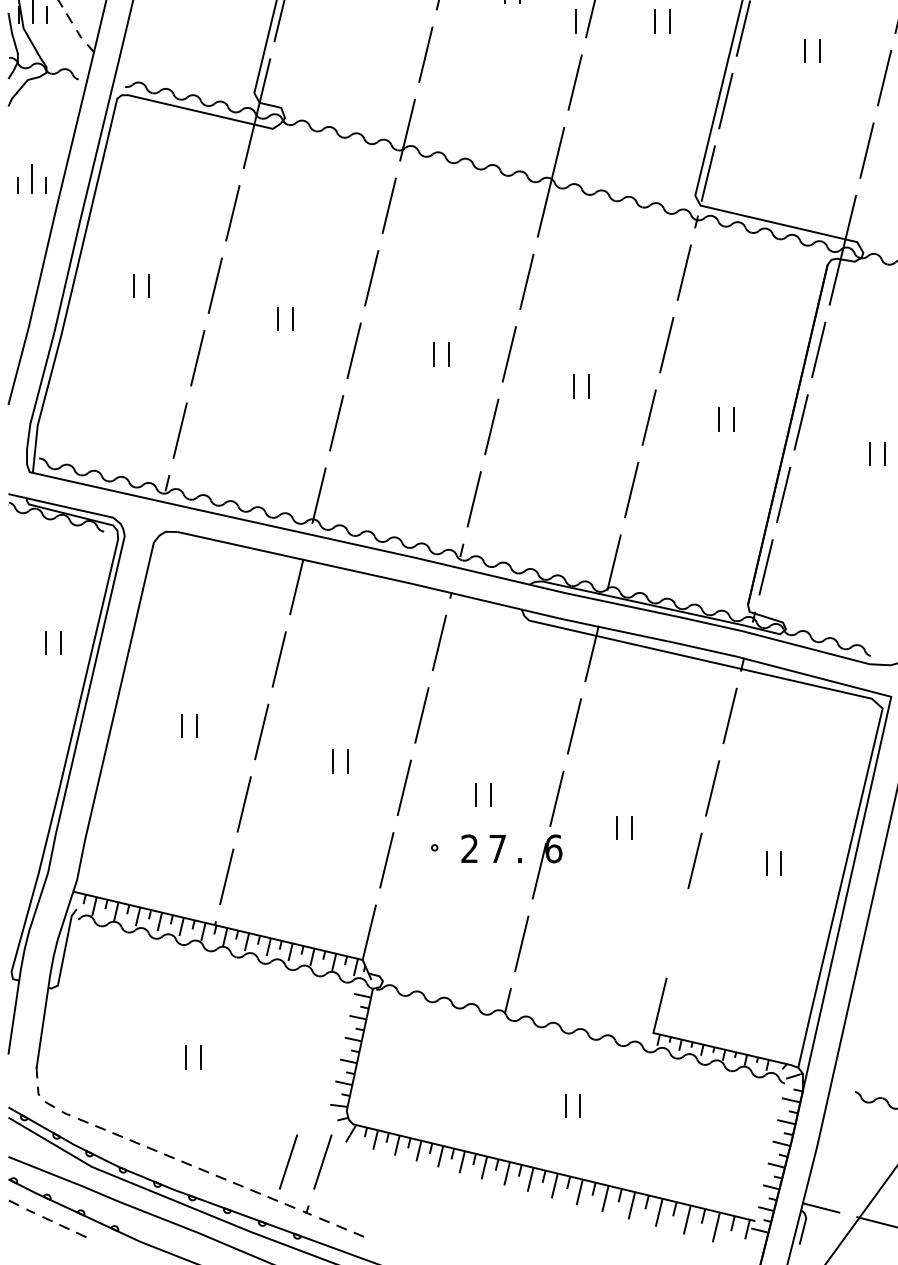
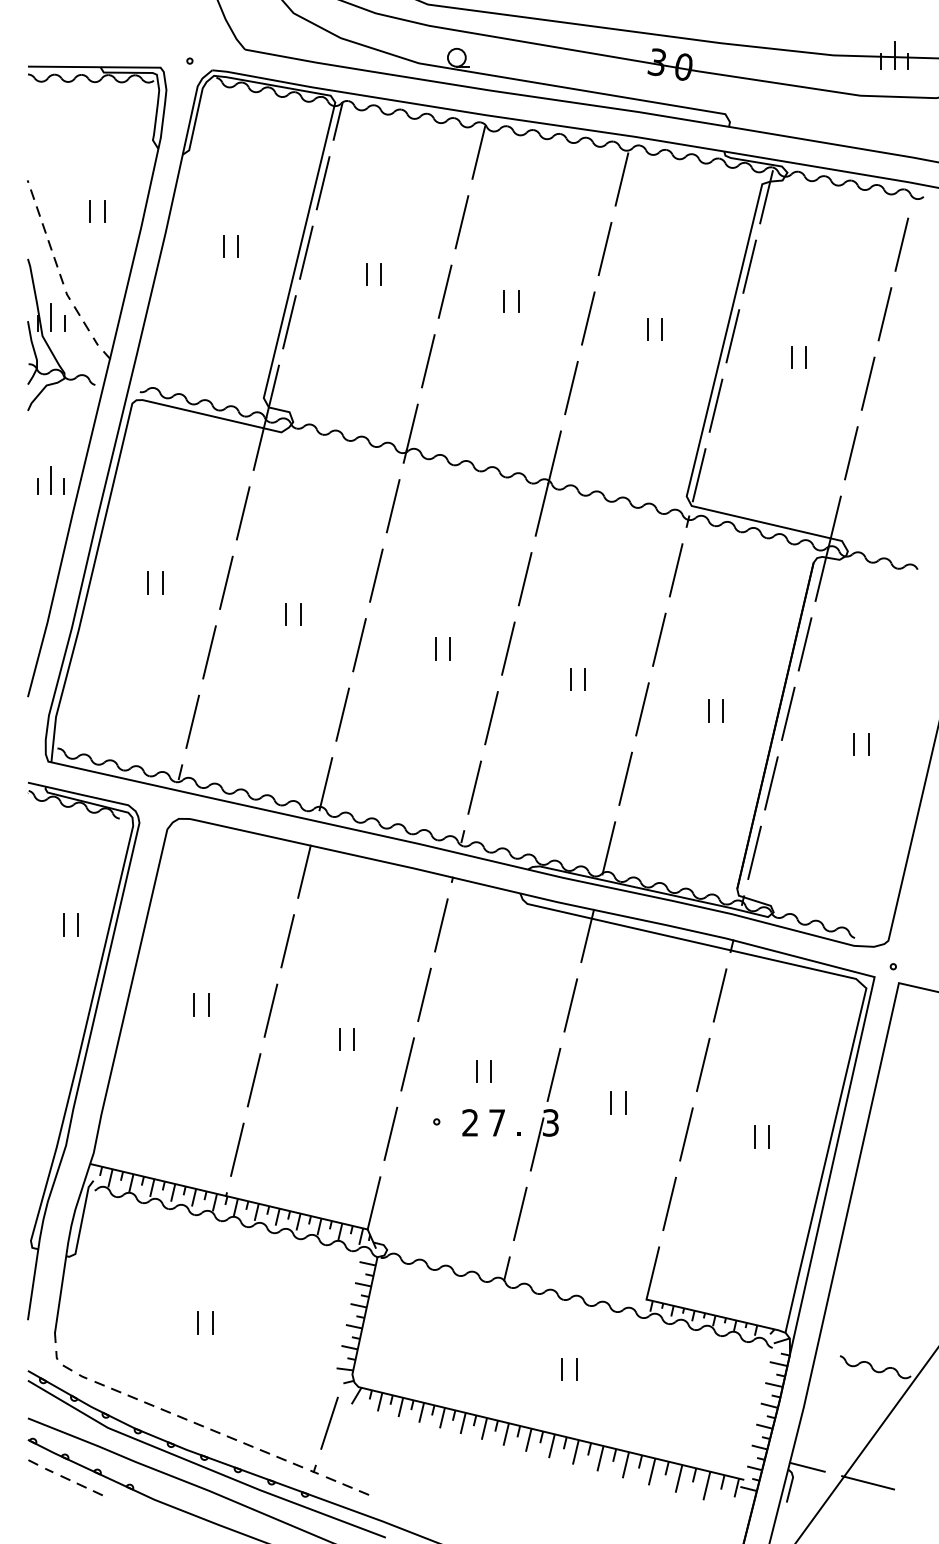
line: (575, 21) -> (571, 329), removed
text: (554, 848) -> (551, 1122), 6 -> 3
line: (677, 932) -> (669, 1203), added
line: (288, 1161) -> (296, 1422), removed

